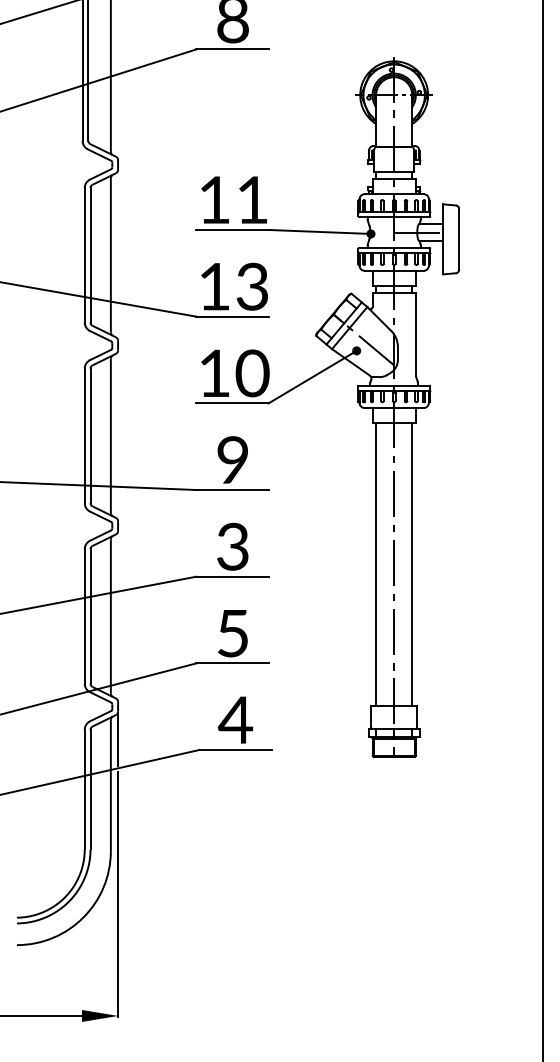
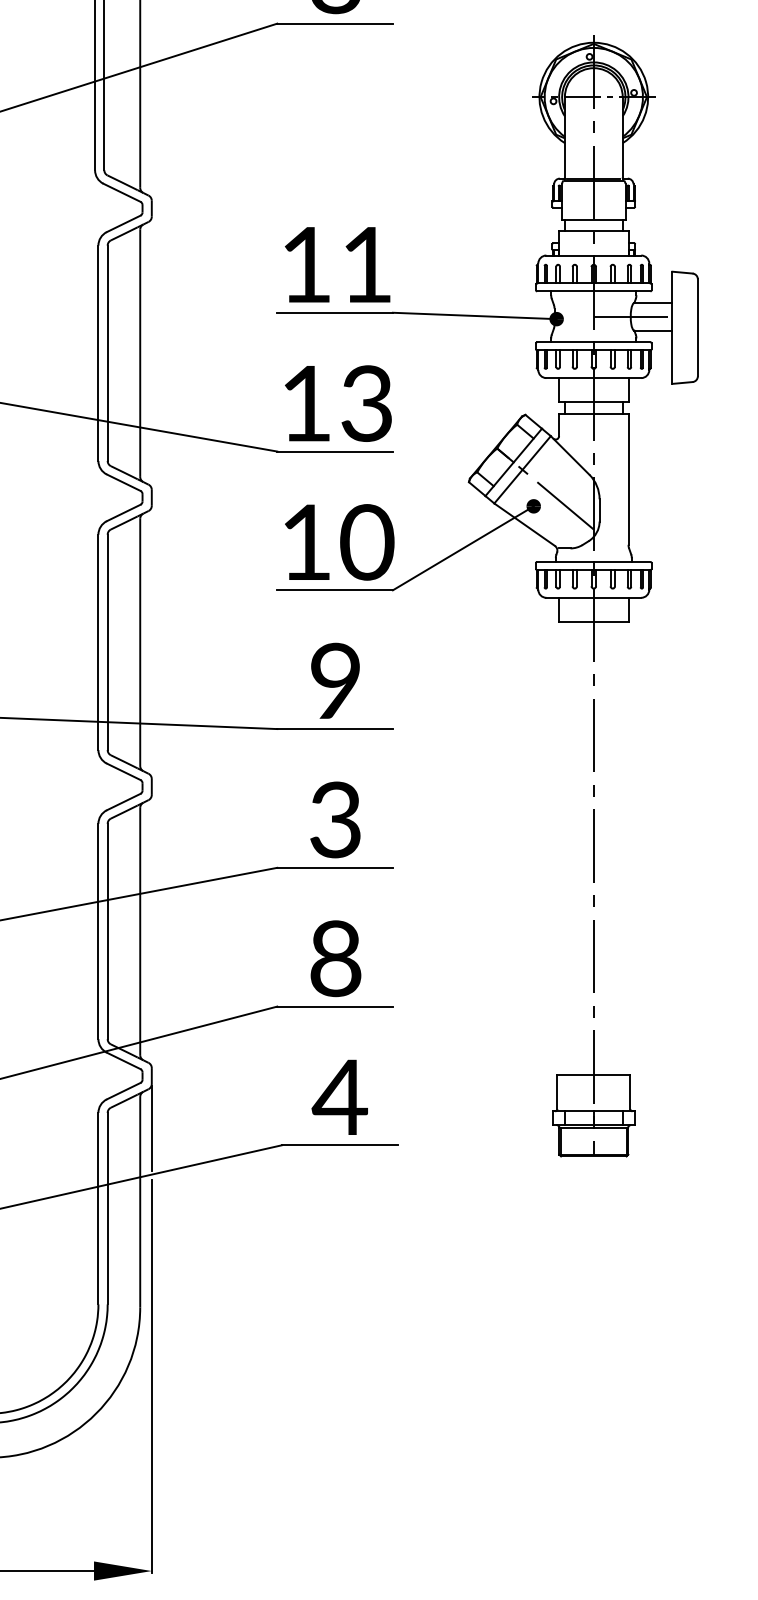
line: (376, 564) -> (565, 848), removed
line: (412, 564) -> (623, 848), removed
text: (232, 633) -> (334, 958), 5 -> 8

